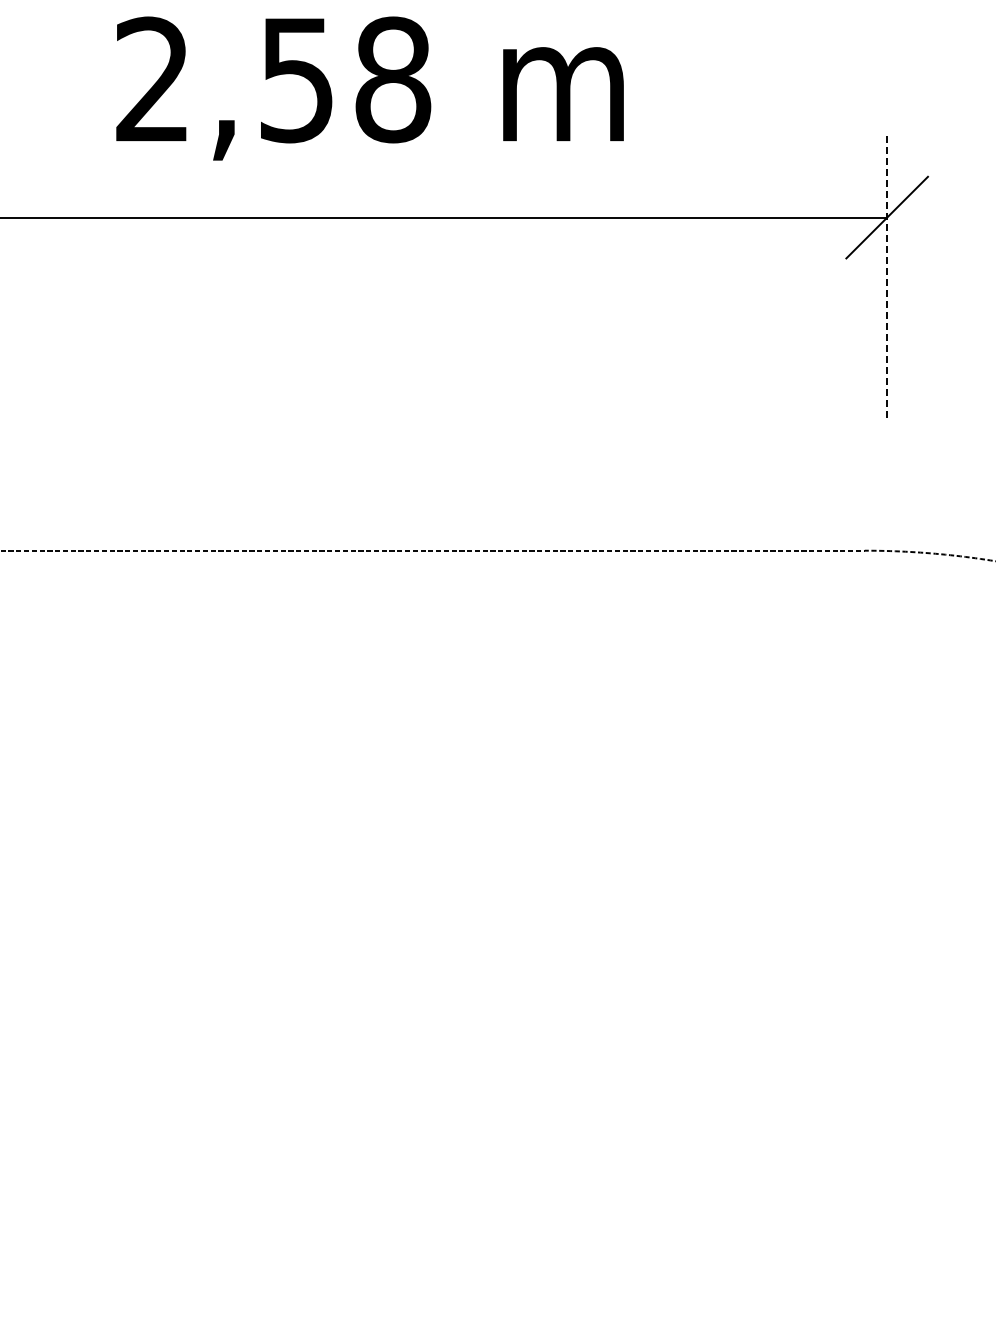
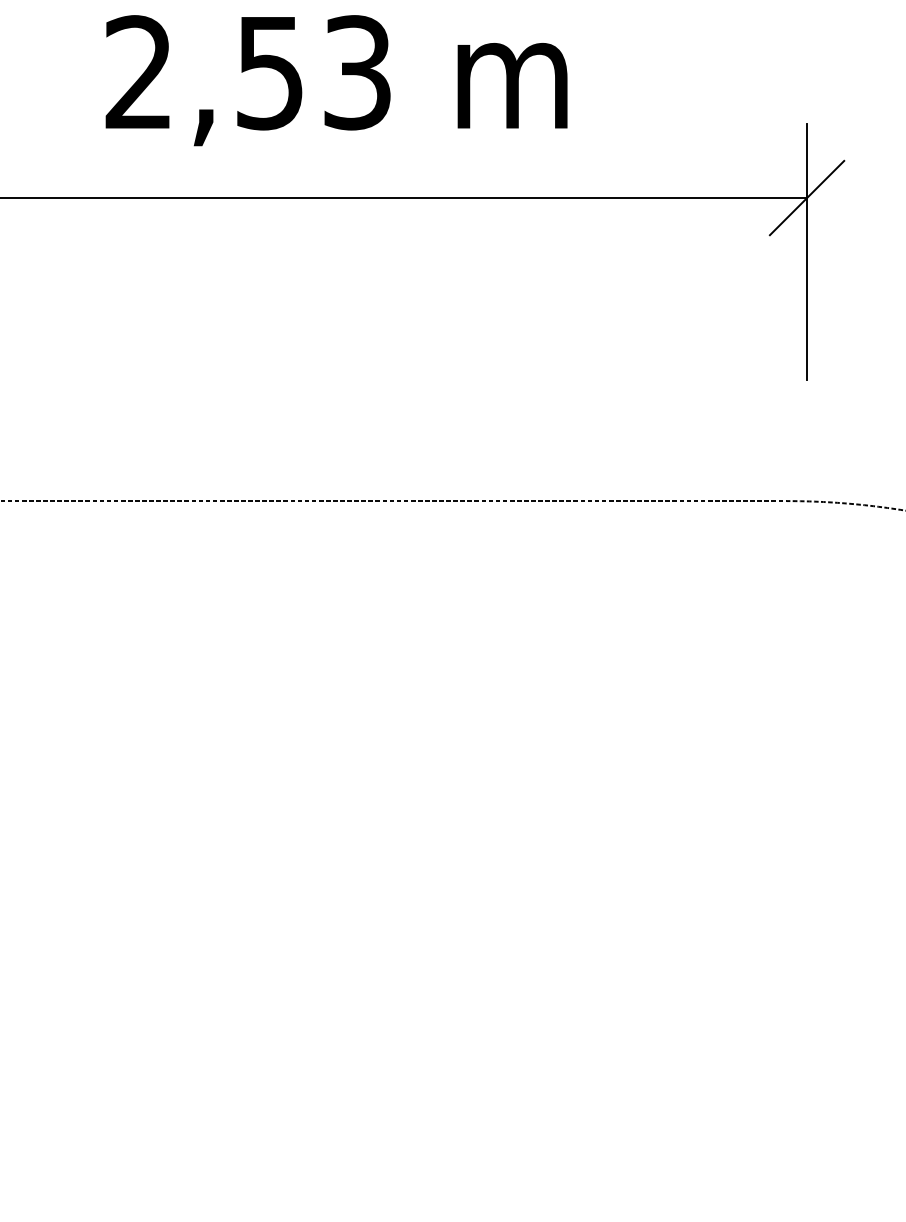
text: (393, 79) -> (357, 72), 2,58 -> 2,53
line: (887, 276) -> (807, 251), dashed -> solid

